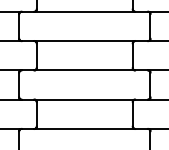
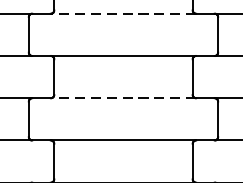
line: (84, 11) -> (123, 13), solid -> dashed
line: (84, 70) -> (123, 98), solid -> dashed

